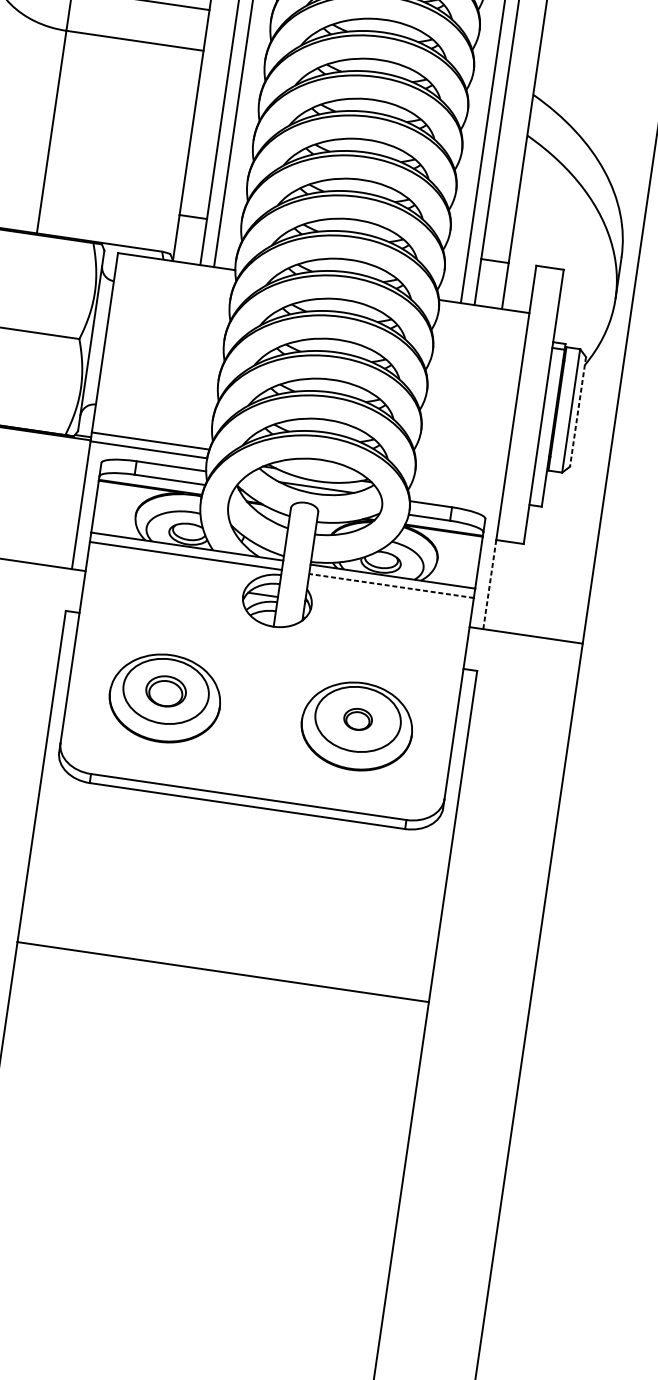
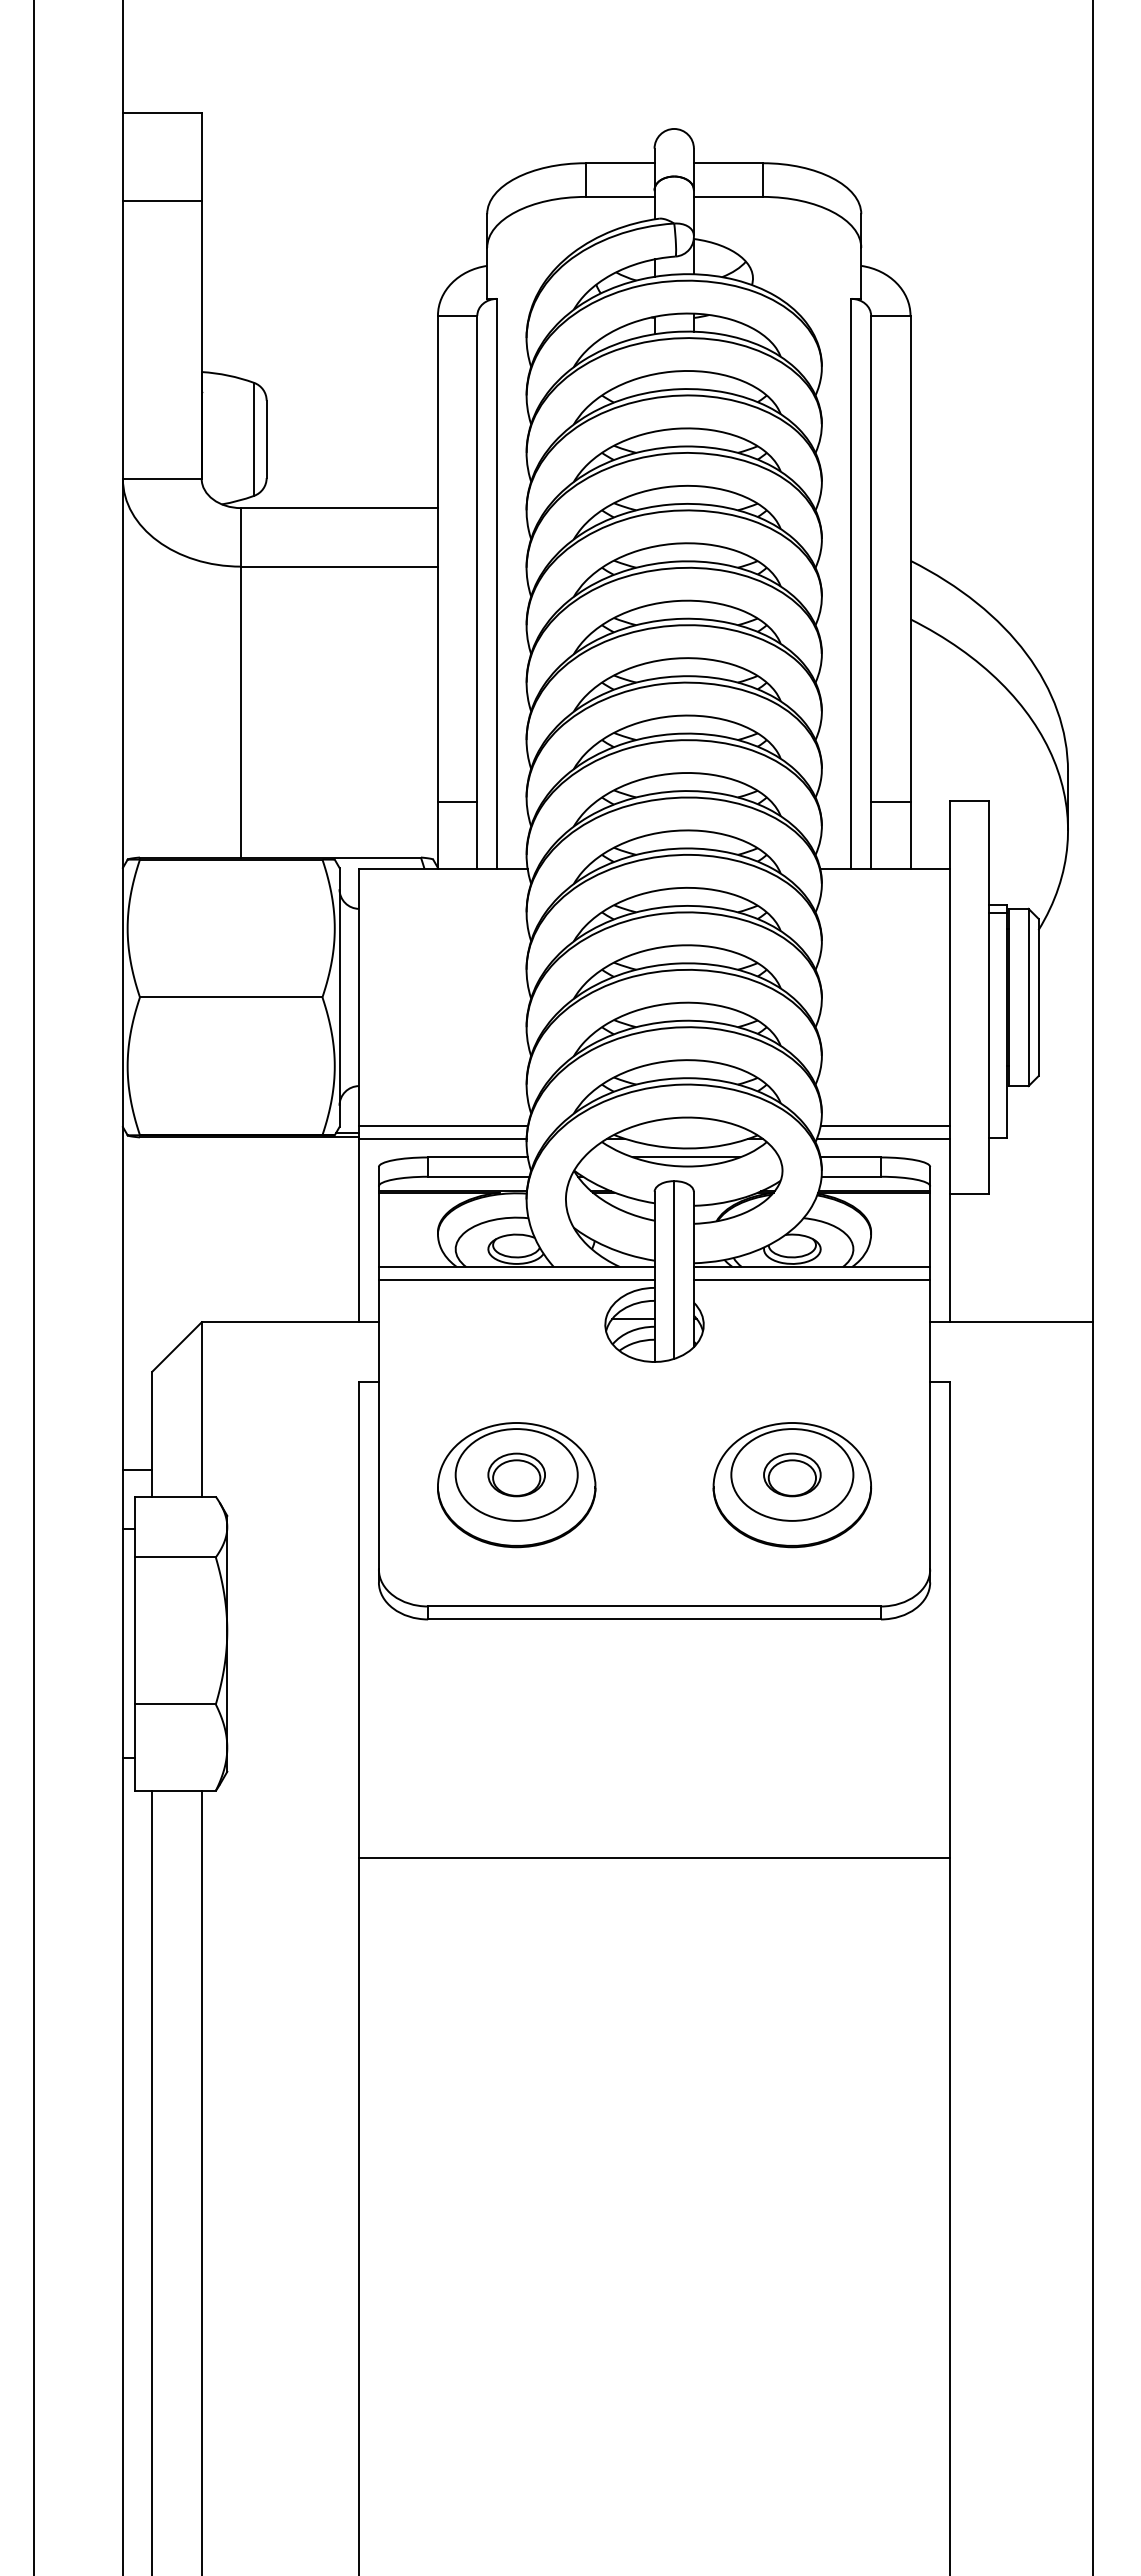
line: (578, 411) -> (1038, 997), dashed -> solid
line: (457, 486) -> (884, 1126), added
line: (455, 494) -> (882, 1138), added
line: (296, 564) -> (674, 1269), added
line: (489, 584) -> (949, 1258), dashed -> solid
line: (391, 585) -> (811, 1280), dashed -> solid
part: (358, 719) -> (792, 1474), size x1.43

